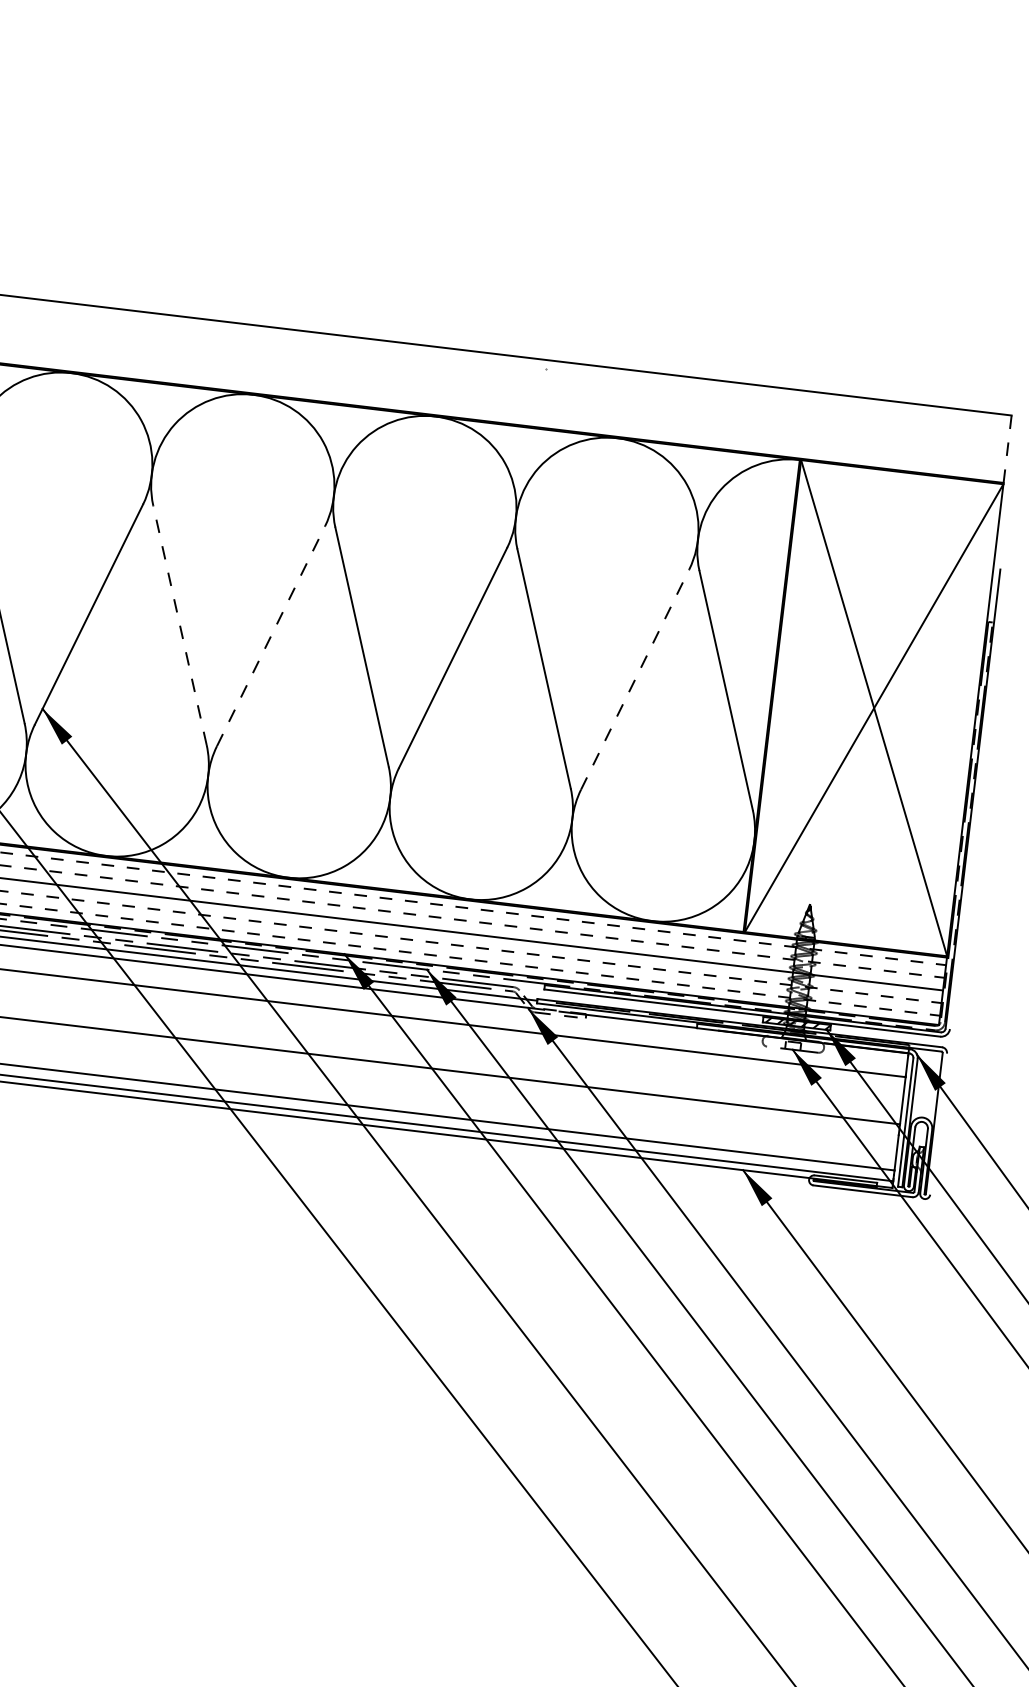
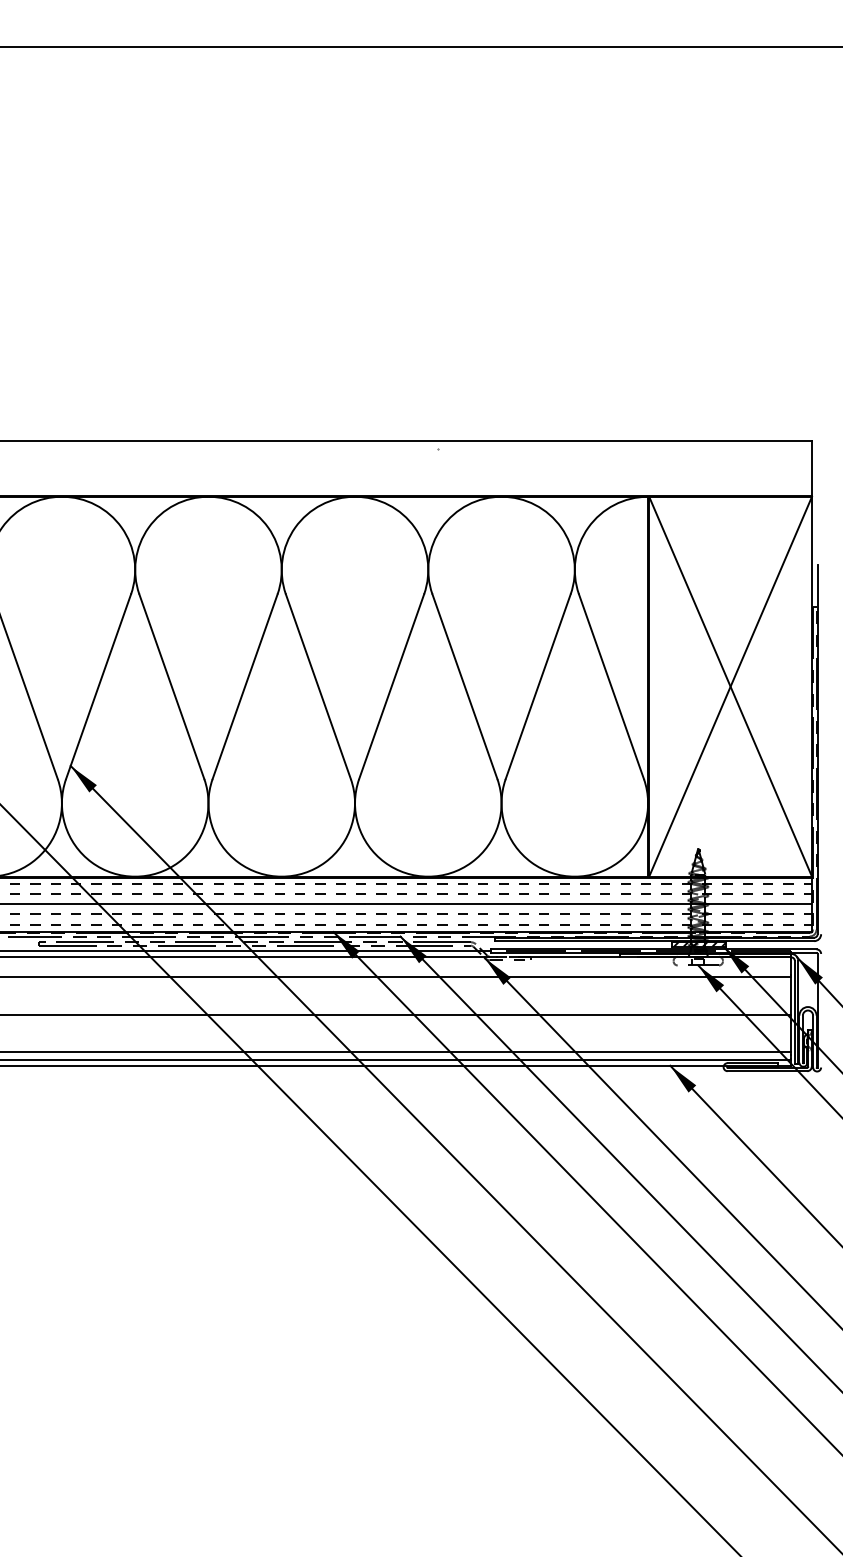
line: (1008, 450) -> (812, 469), dashed -> solid
line: (179, 625) -> (171, 686), dashed -> solid
line: (271, 636) -> (245, 686), dashed -> solid
line: (635, 679) -> (538, 686), dashed -> solid

